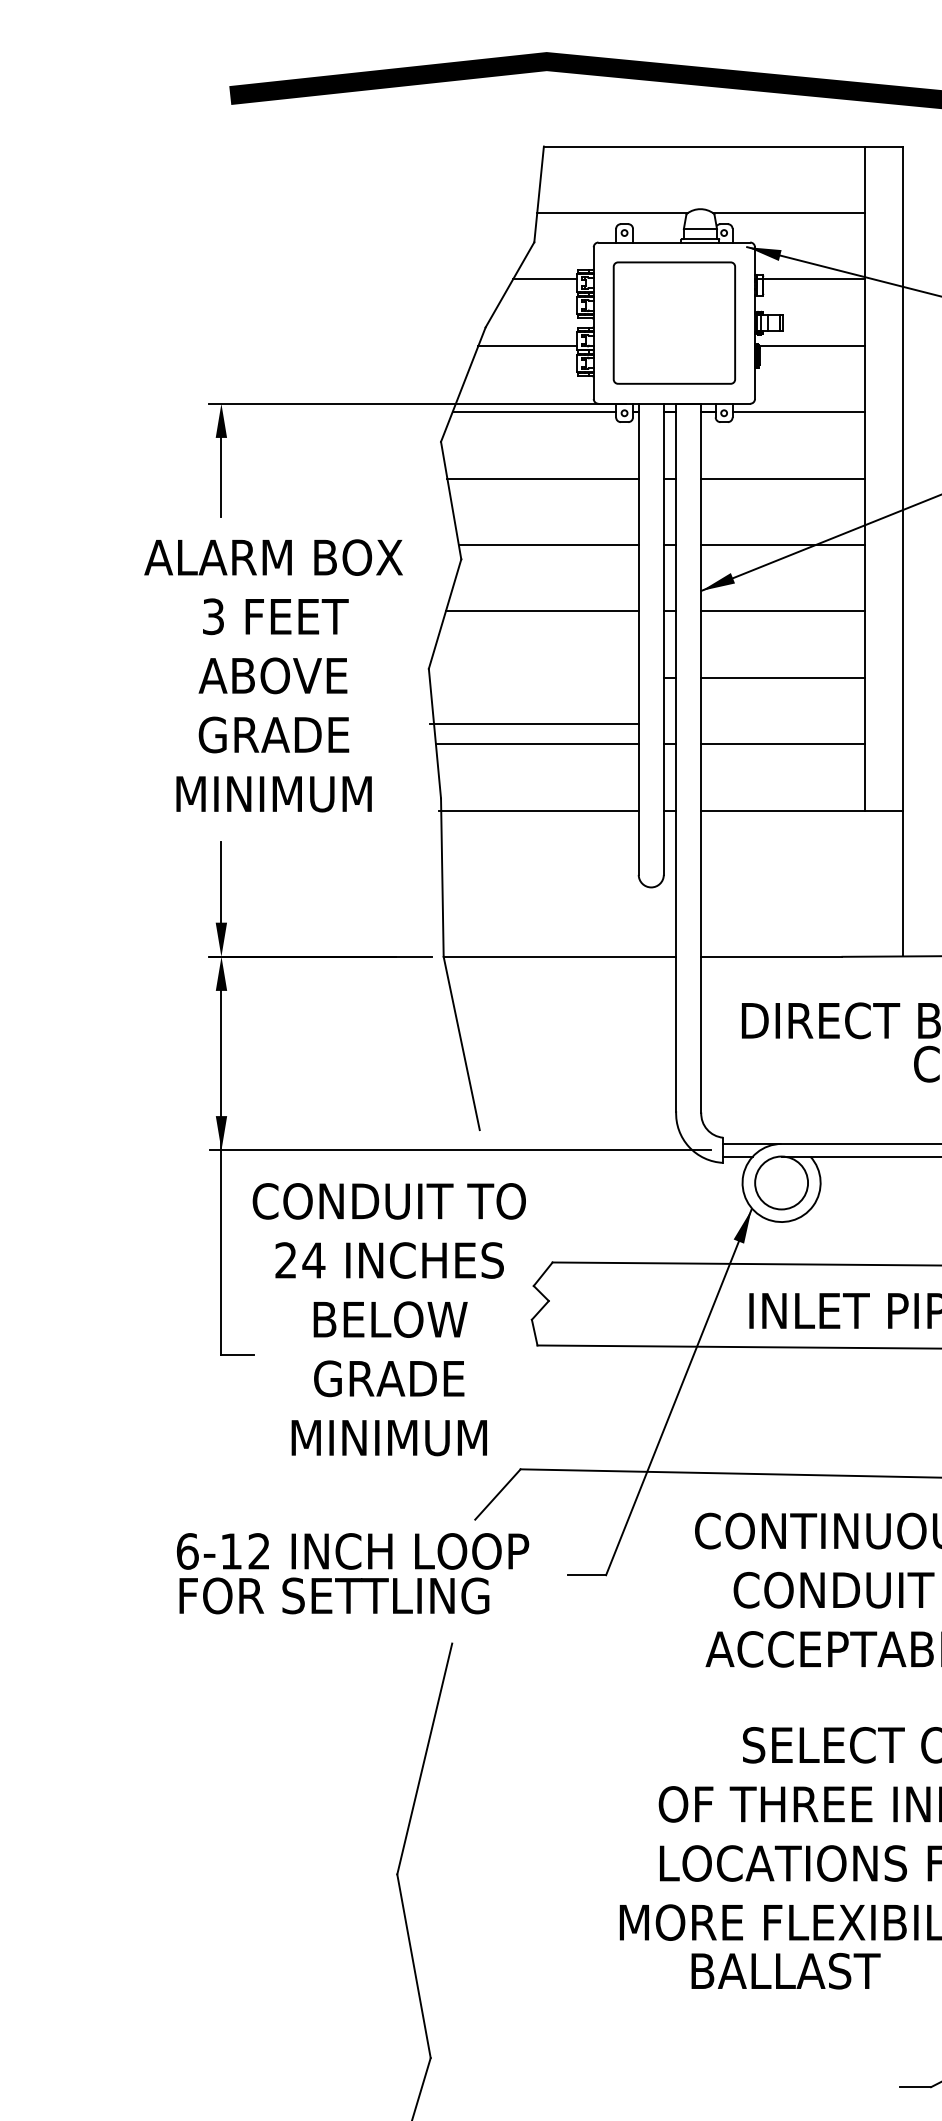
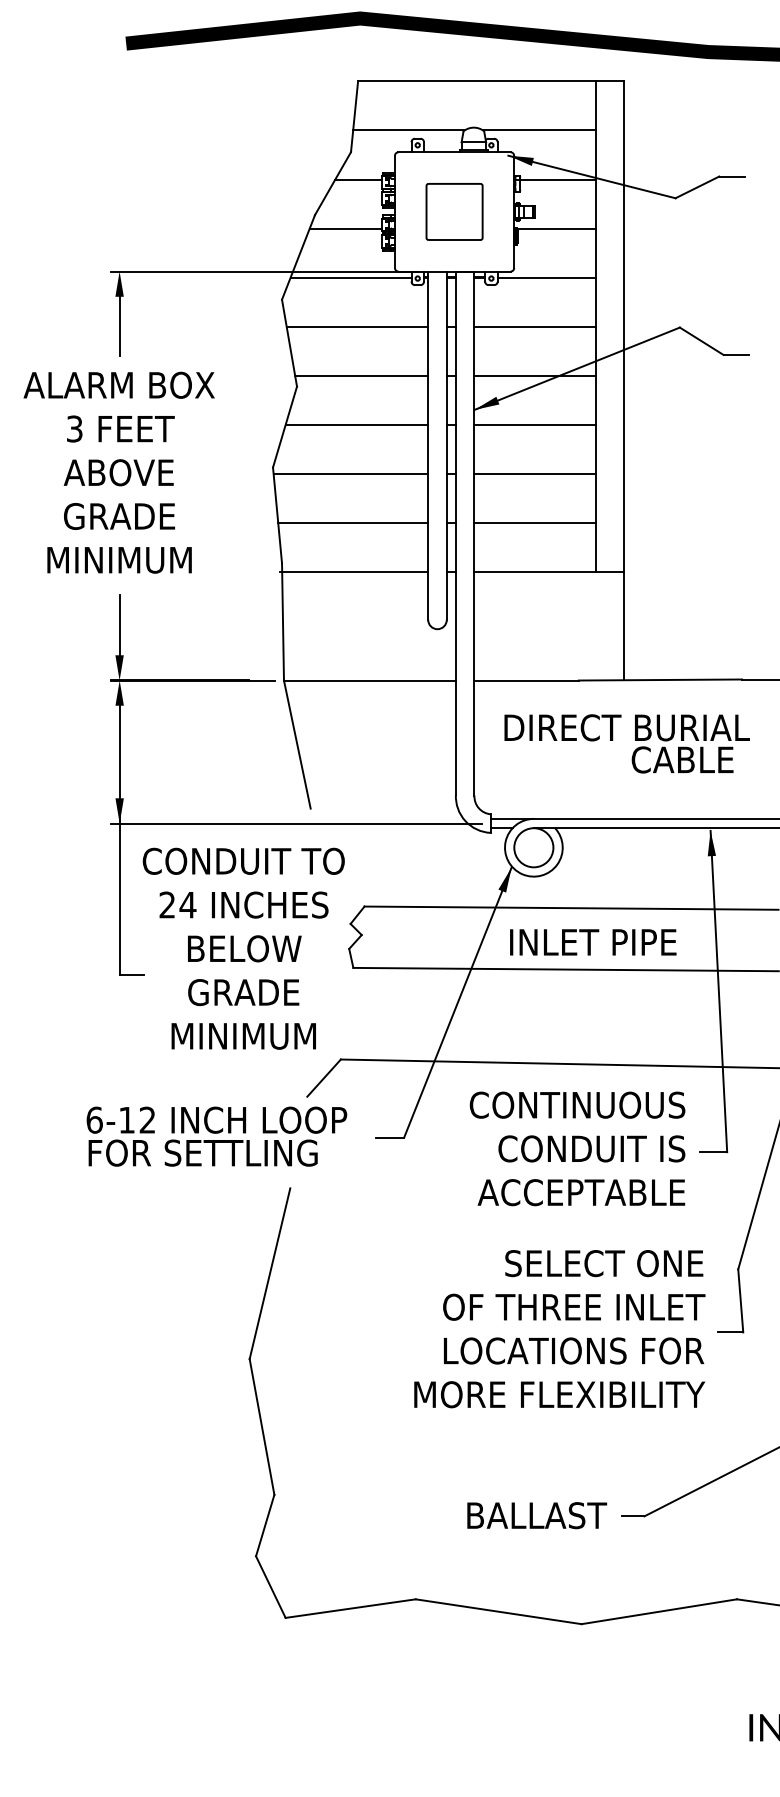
part: (674, 322) -> (454, 211), size x0.62
text: (272, 675) -> (118, 472), moved
line: (533, 724) -> (350, 474), moved
text: (786, 1971) -> (537, 1515), moved

